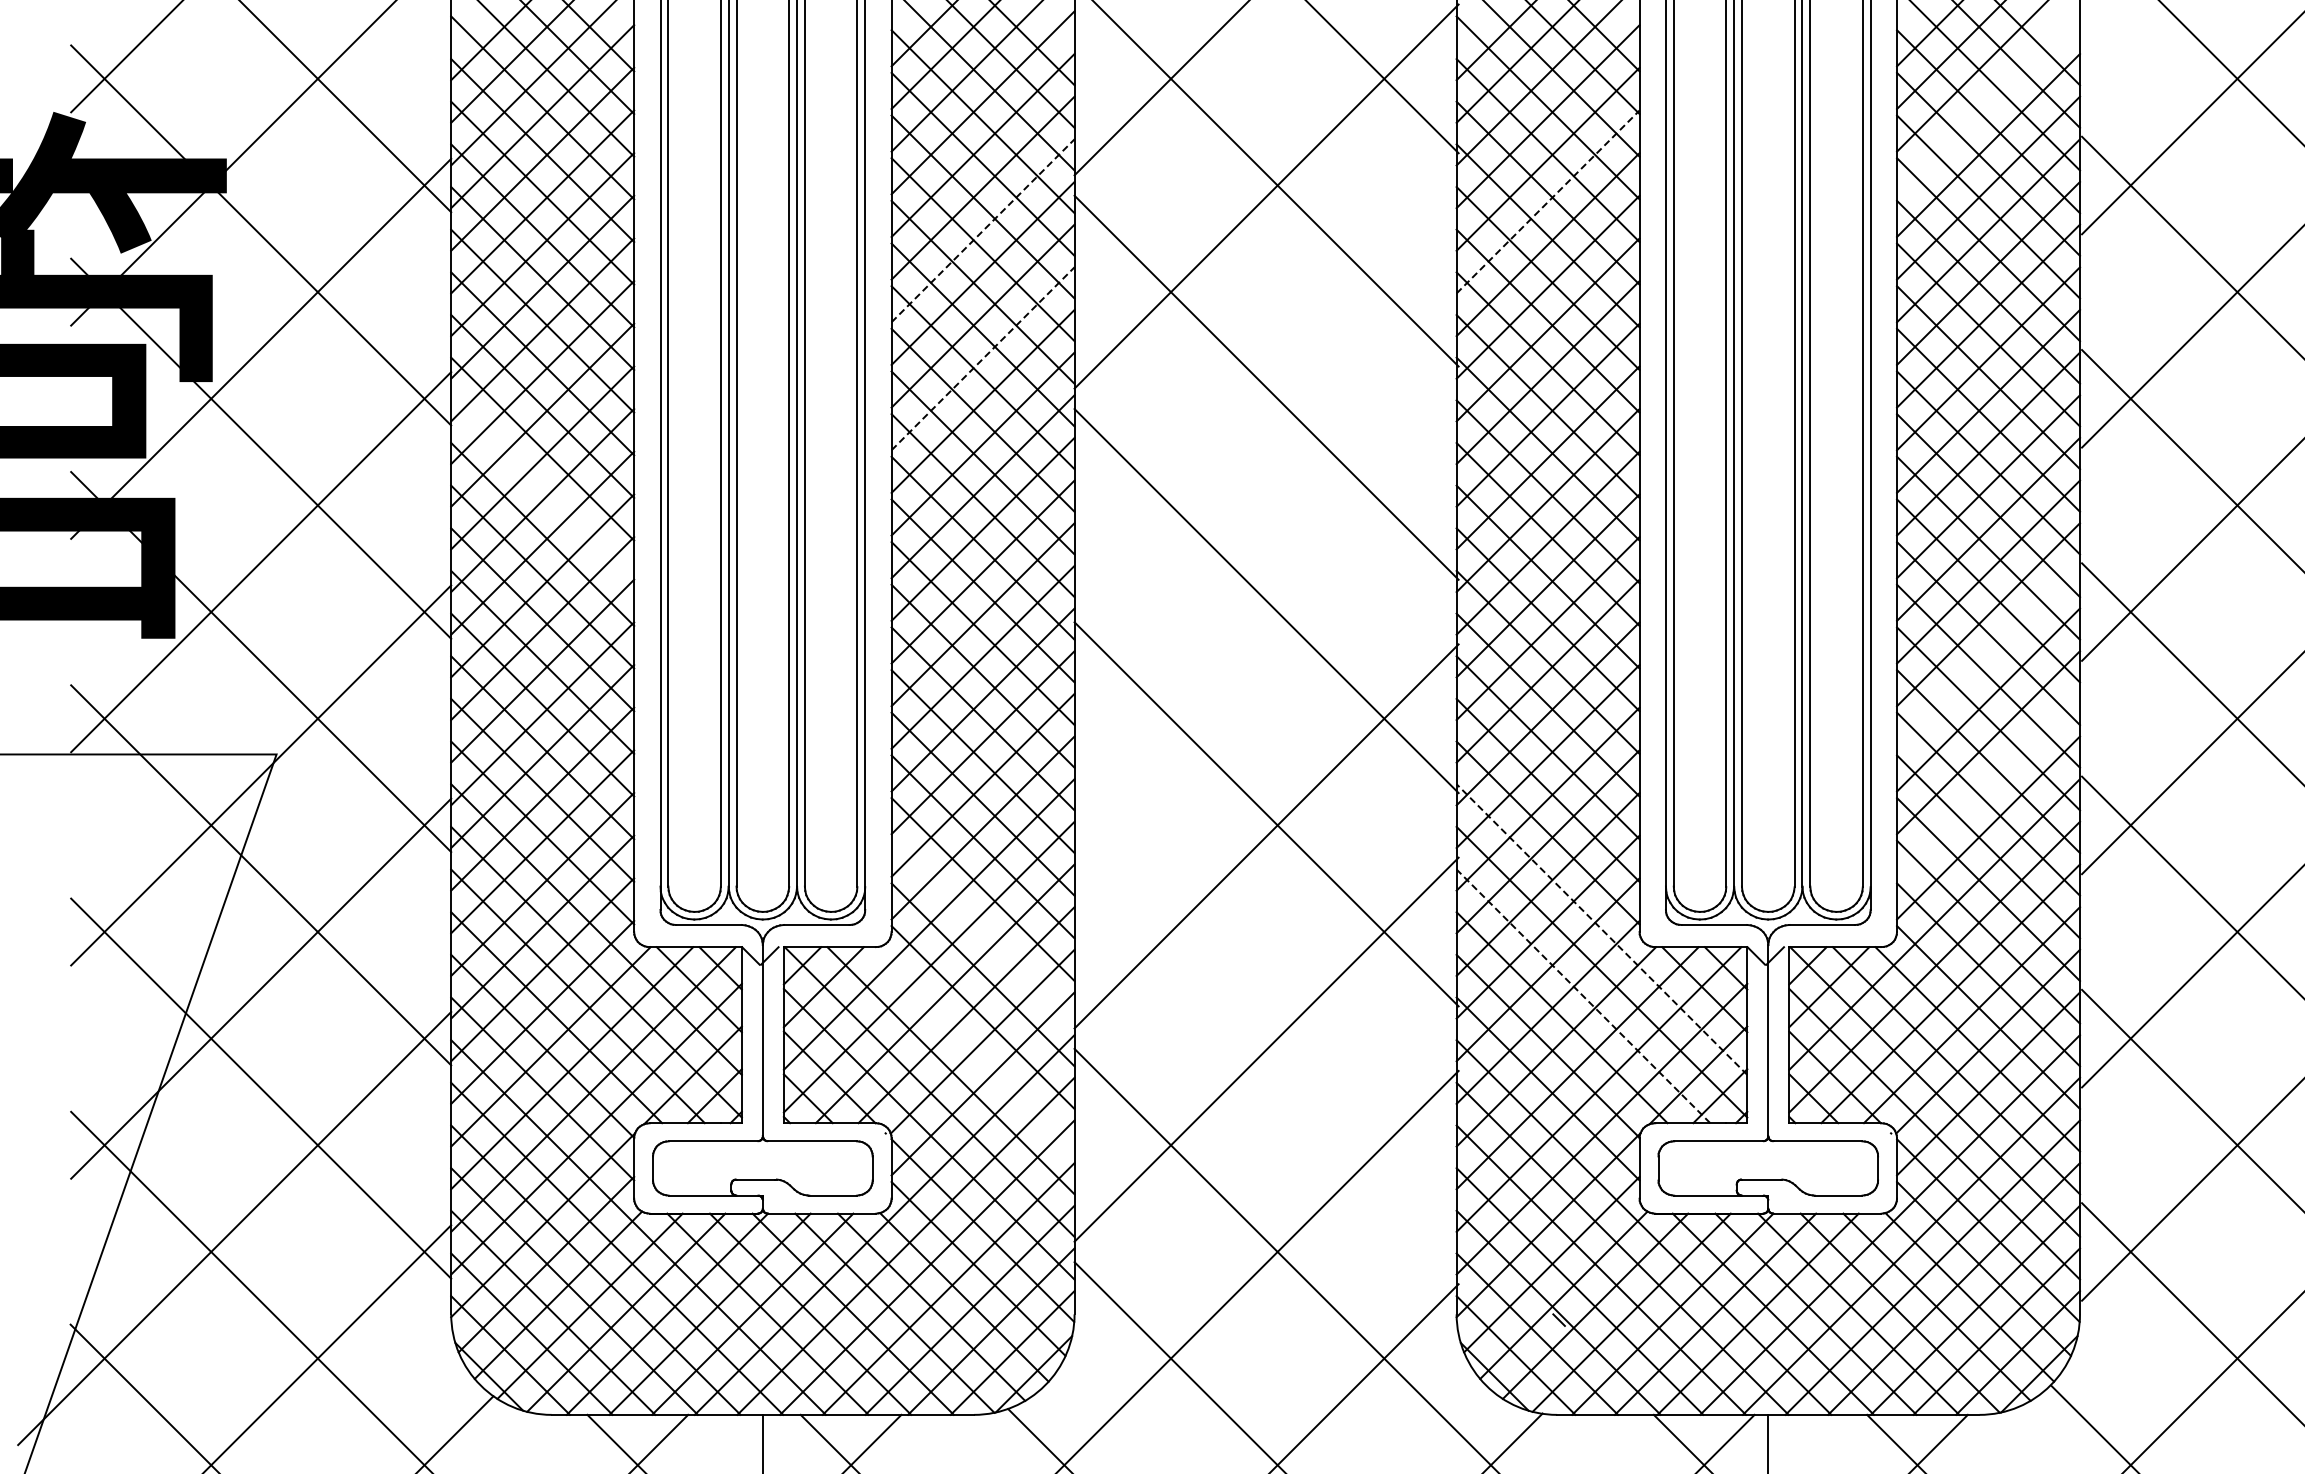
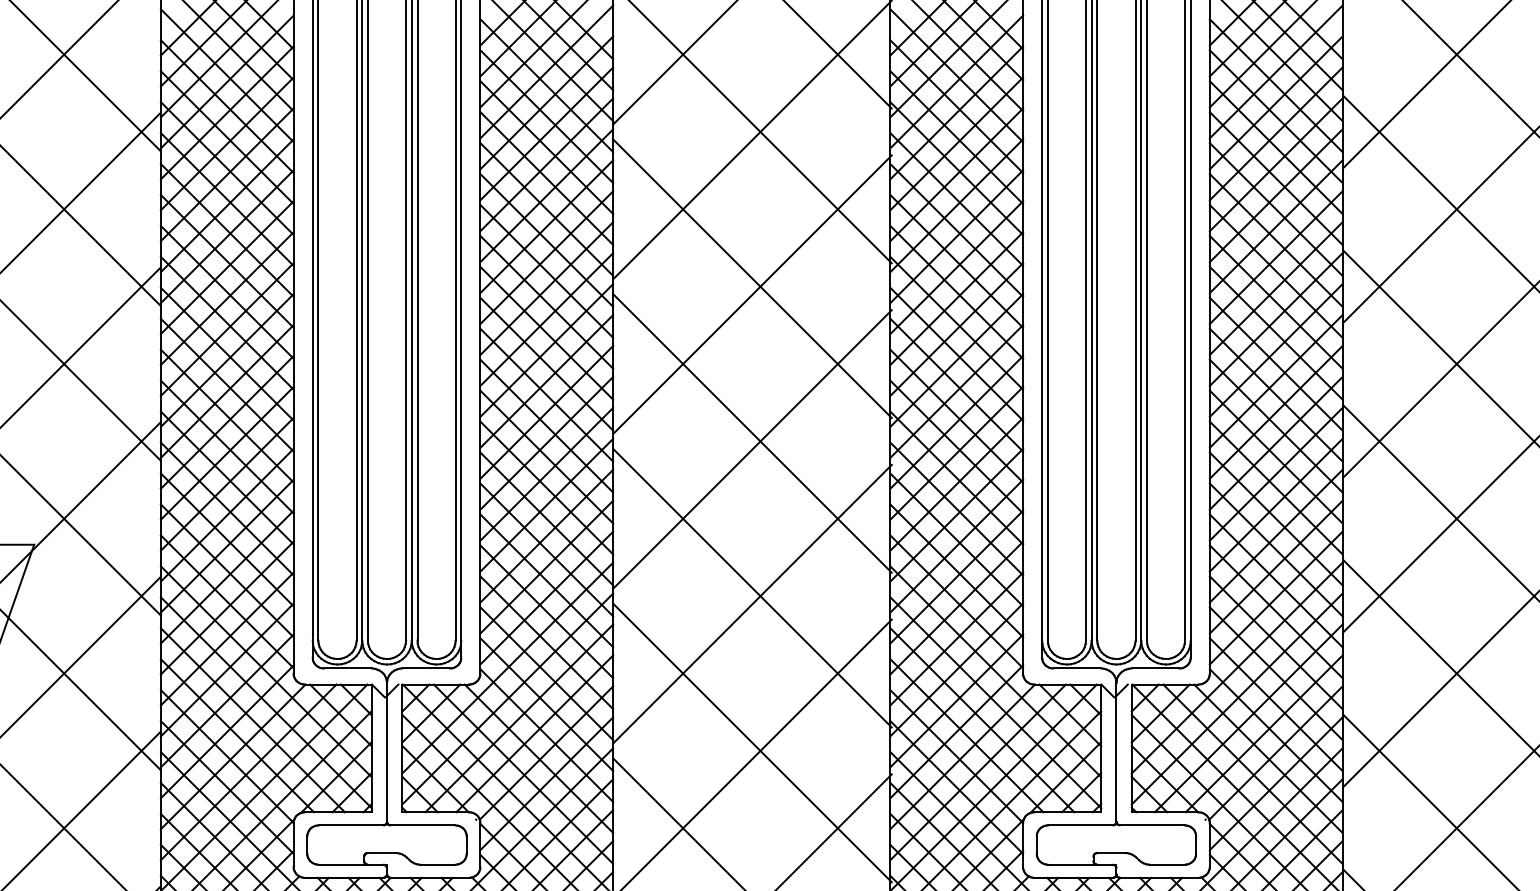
line: (1988, 102) -> (1276, 71), added
line: (1548, 201) -> (956, 143), dashed -> solid
line: (983, 230) -> (547, 164), dashed -> solid
line: (983, 358) -> (547, 257), dashed -> solid
line: (1266, 409) -> (752, 294), added
line: (542, 491) -> (227, 353), added
line: (1266, 623) -> (752, 449), added
line: (1988, 656) -> (1276, 473), added
line: (1988, 784) -> (1276, 566), added
line: (1601, 929) -> (995, 671), dashed -> solid
line: (982, 931) -> (546, 673), added
line: (1583, 995) -> (982, 719), dashed -> solid
line: (1266, 1027) -> (752, 742), added
line: (972, 1049) -> (539, 758), added

